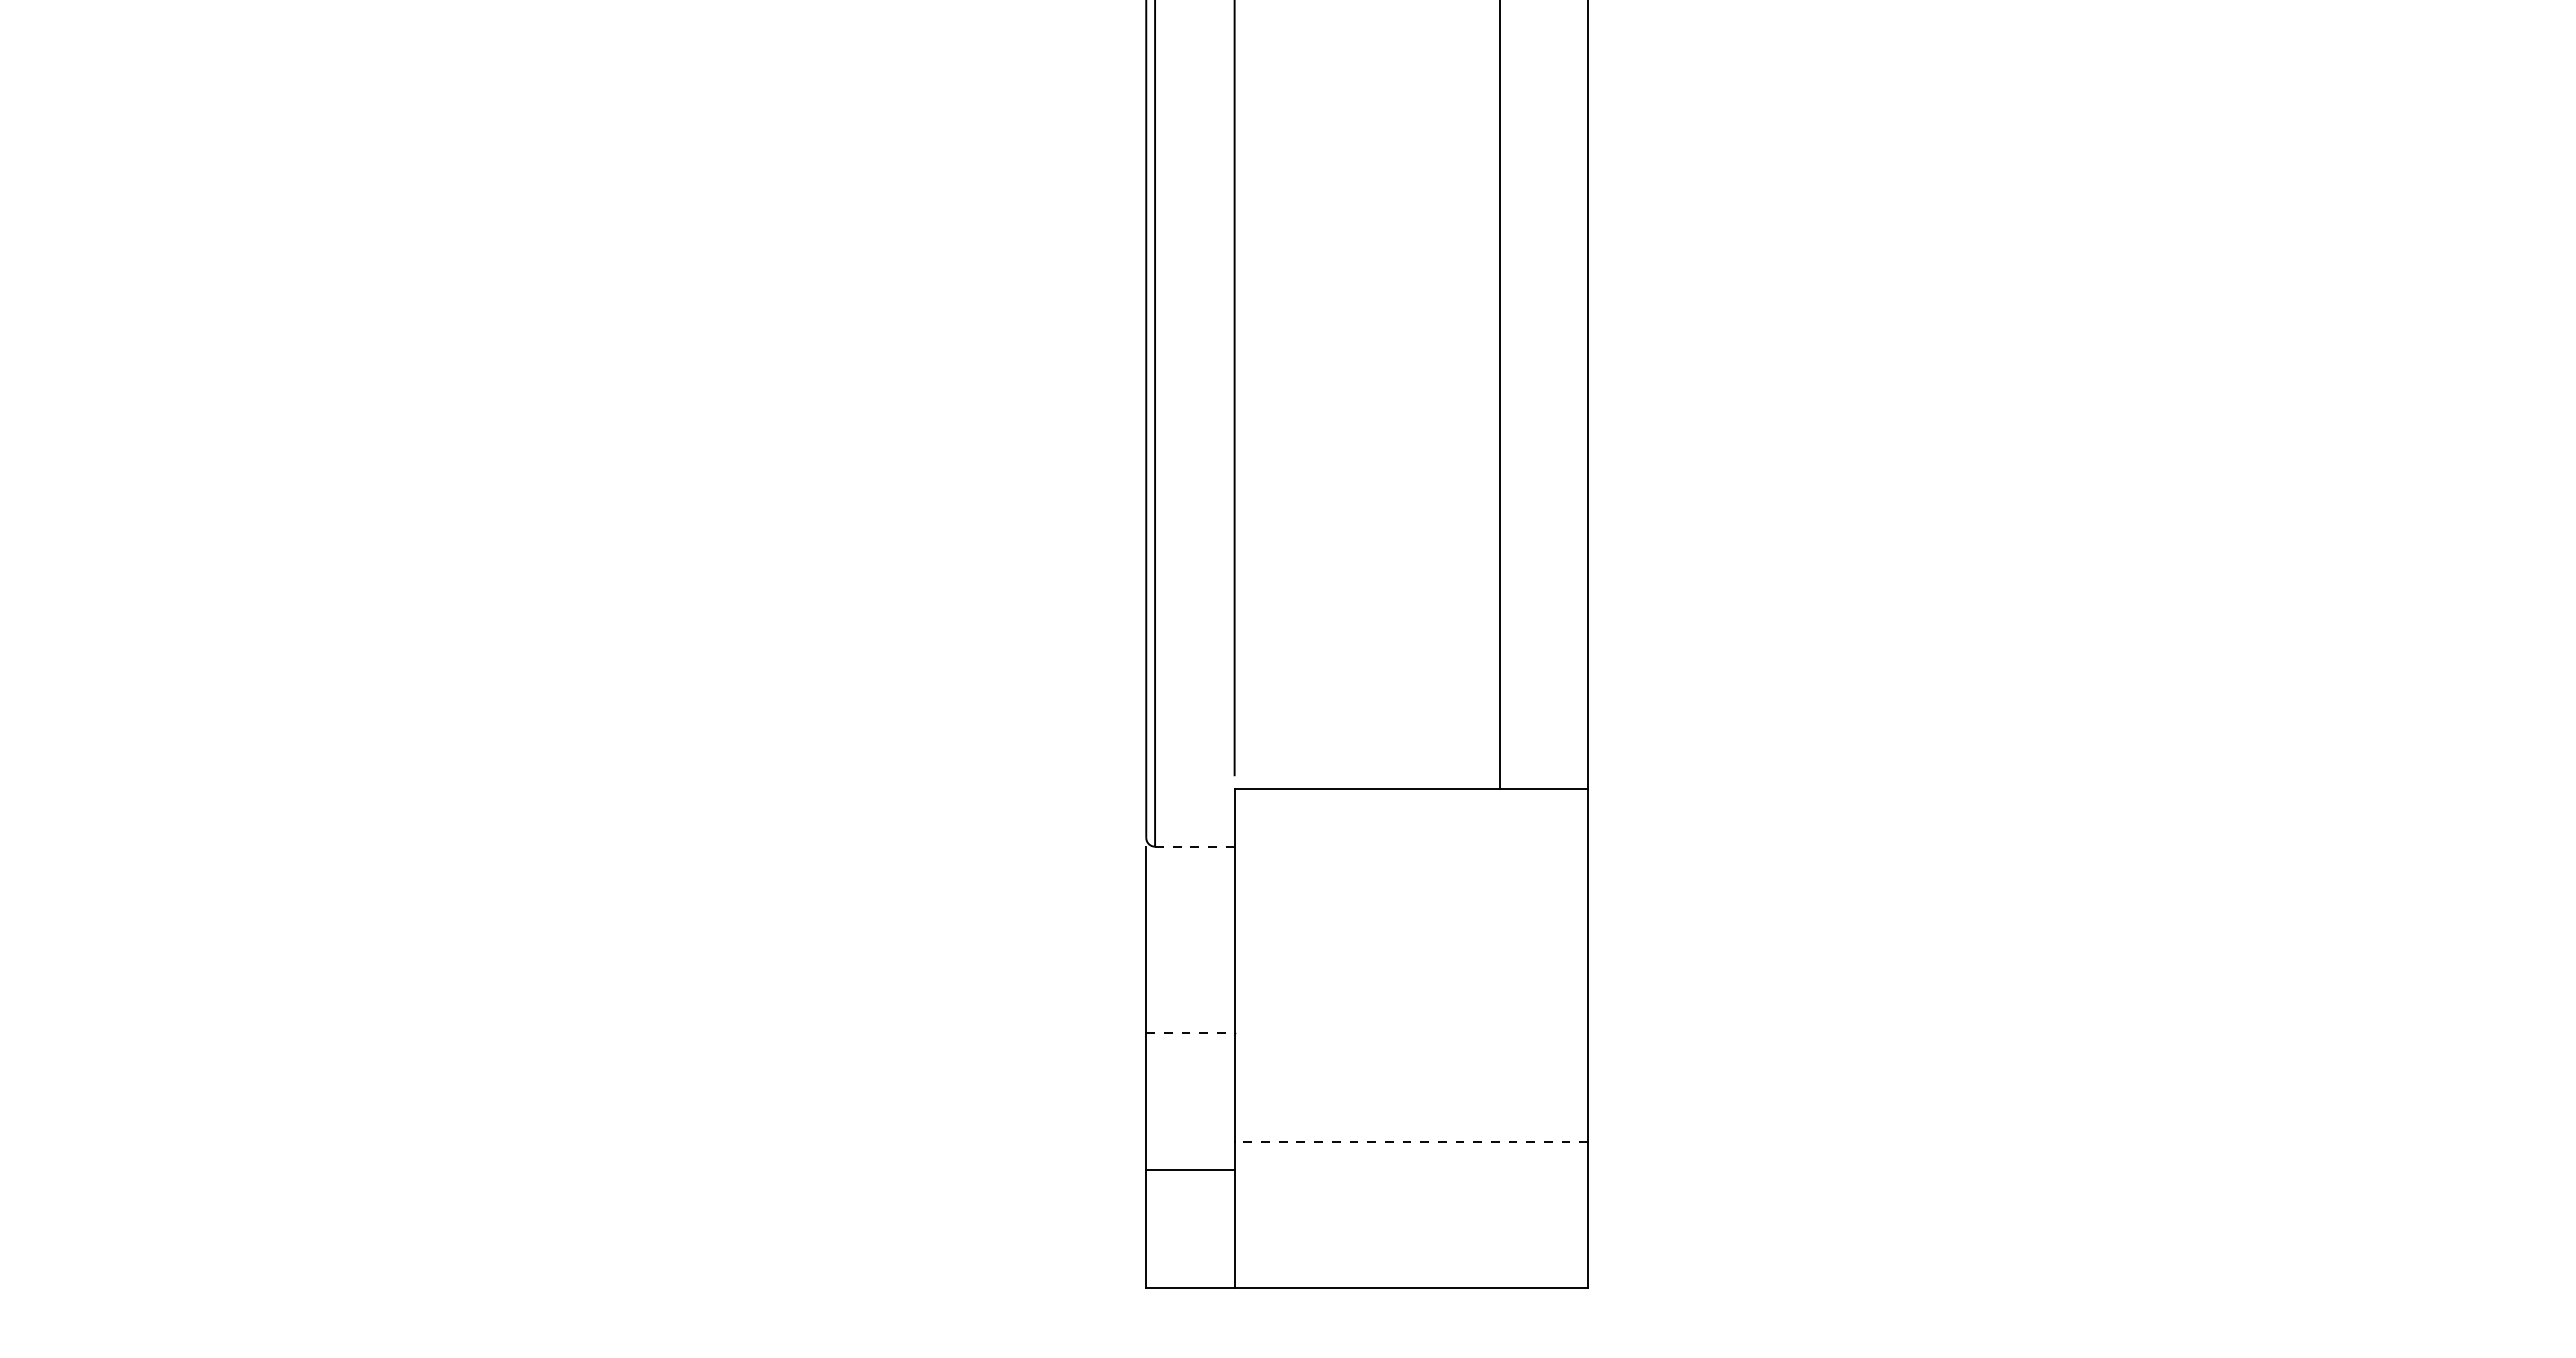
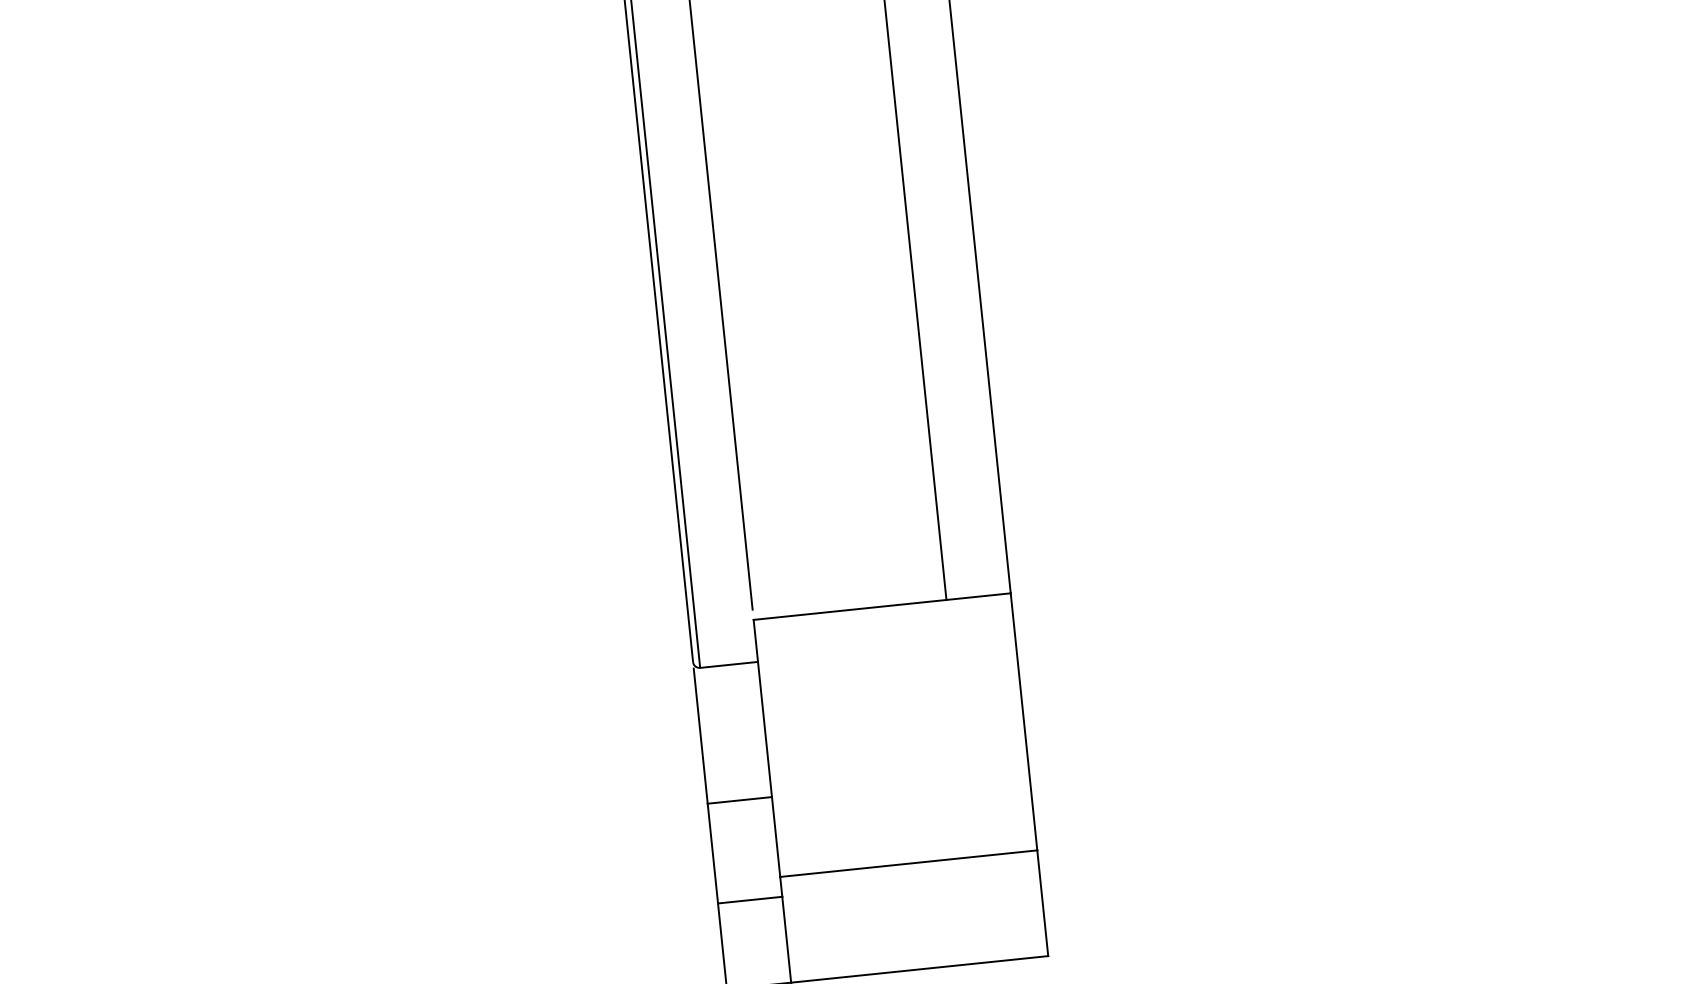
line: (1194, 846) -> (728, 664), dashed -> solid
line: (1190, 1032) -> (739, 800), dashed -> solid
line: (1411, 1142) -> (908, 863), dashed -> solid

